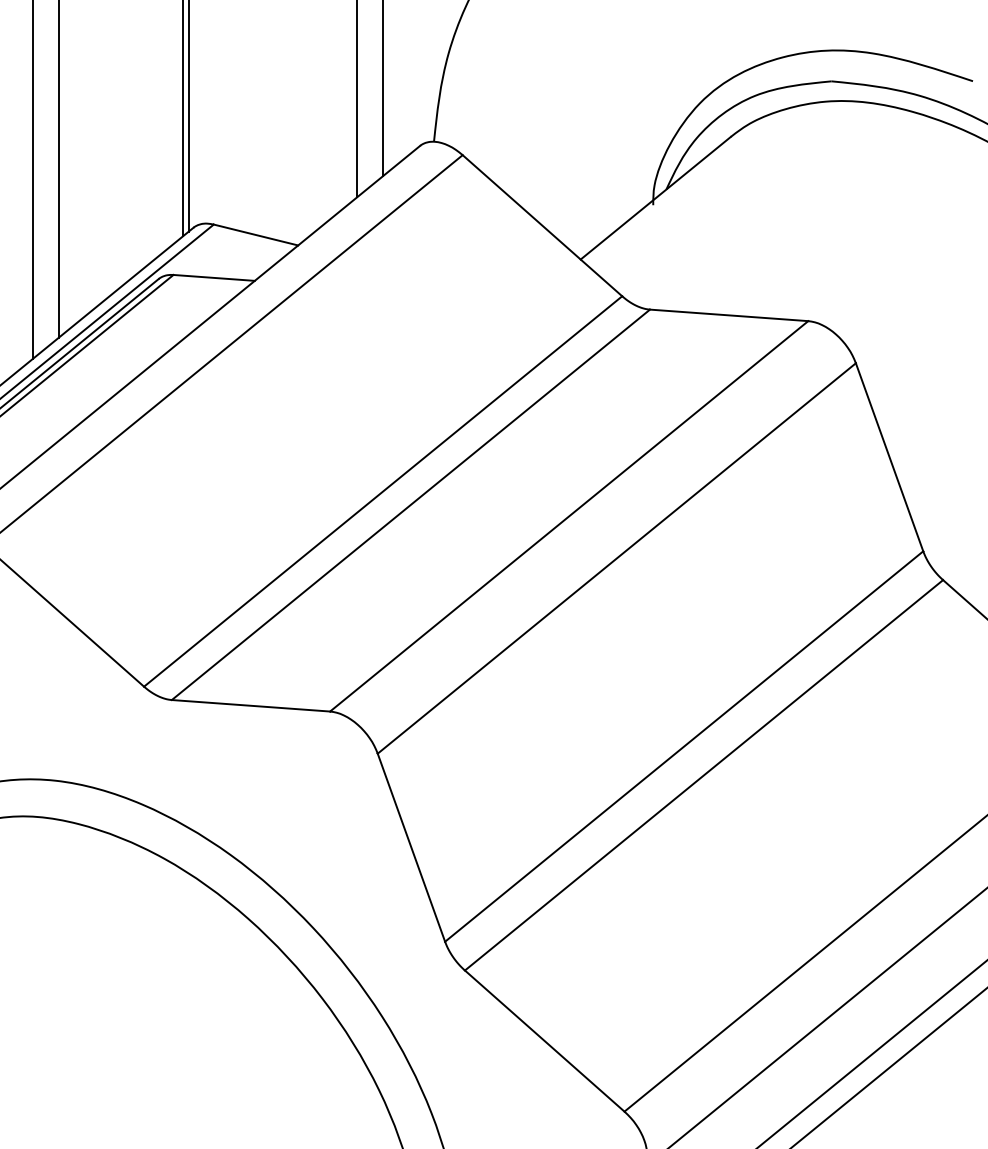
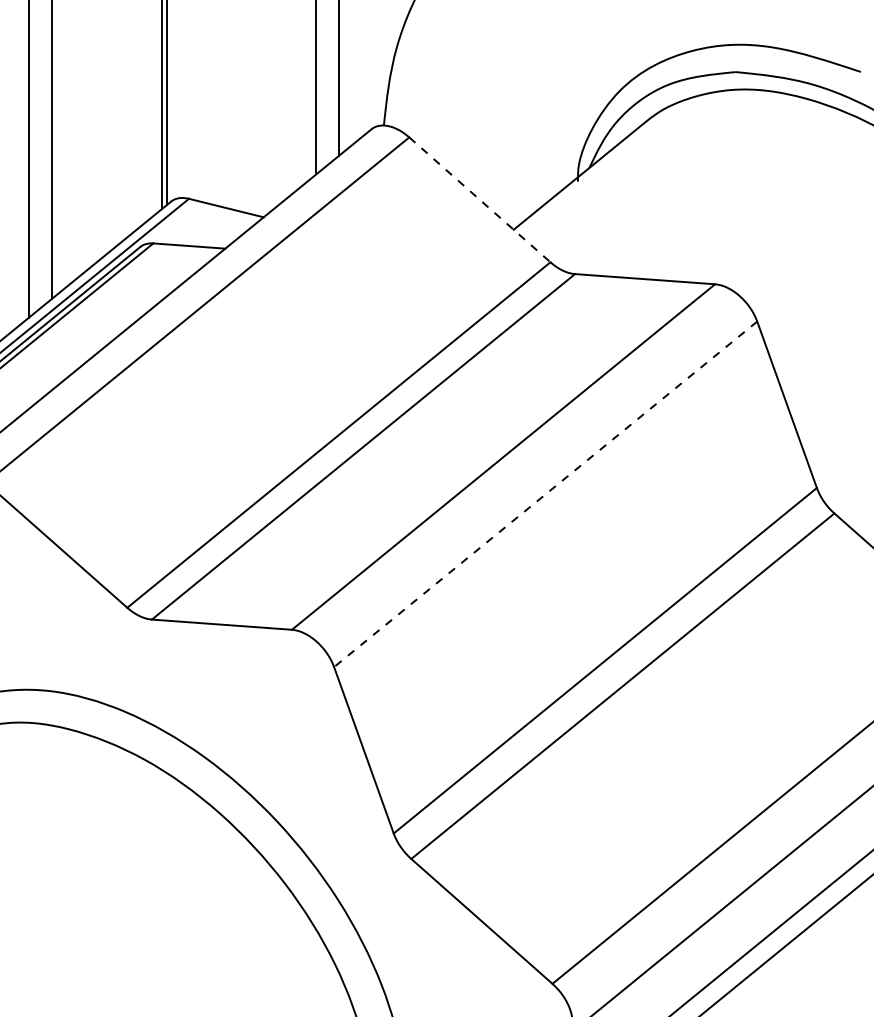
line: (543, 226) -> (480, 200), solid -> dashed
line: (616, 558) -> (545, 494), solid -> dashed

